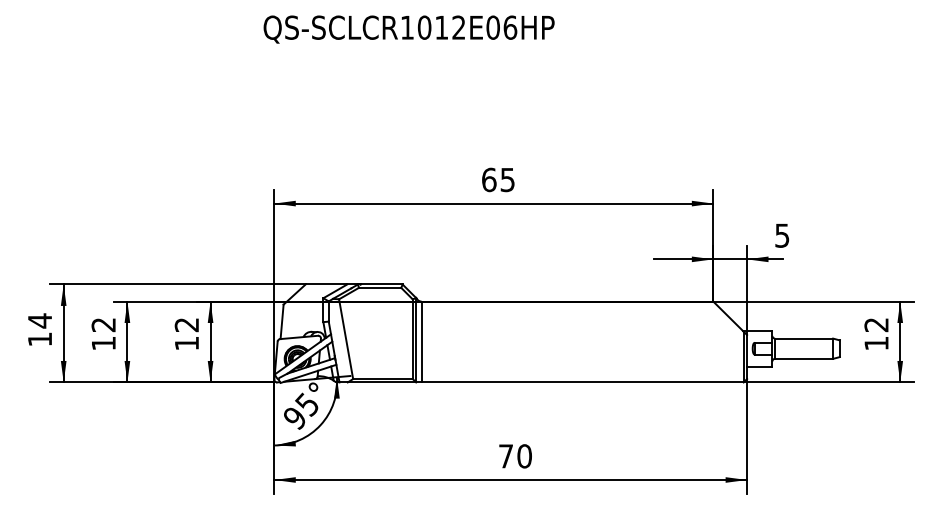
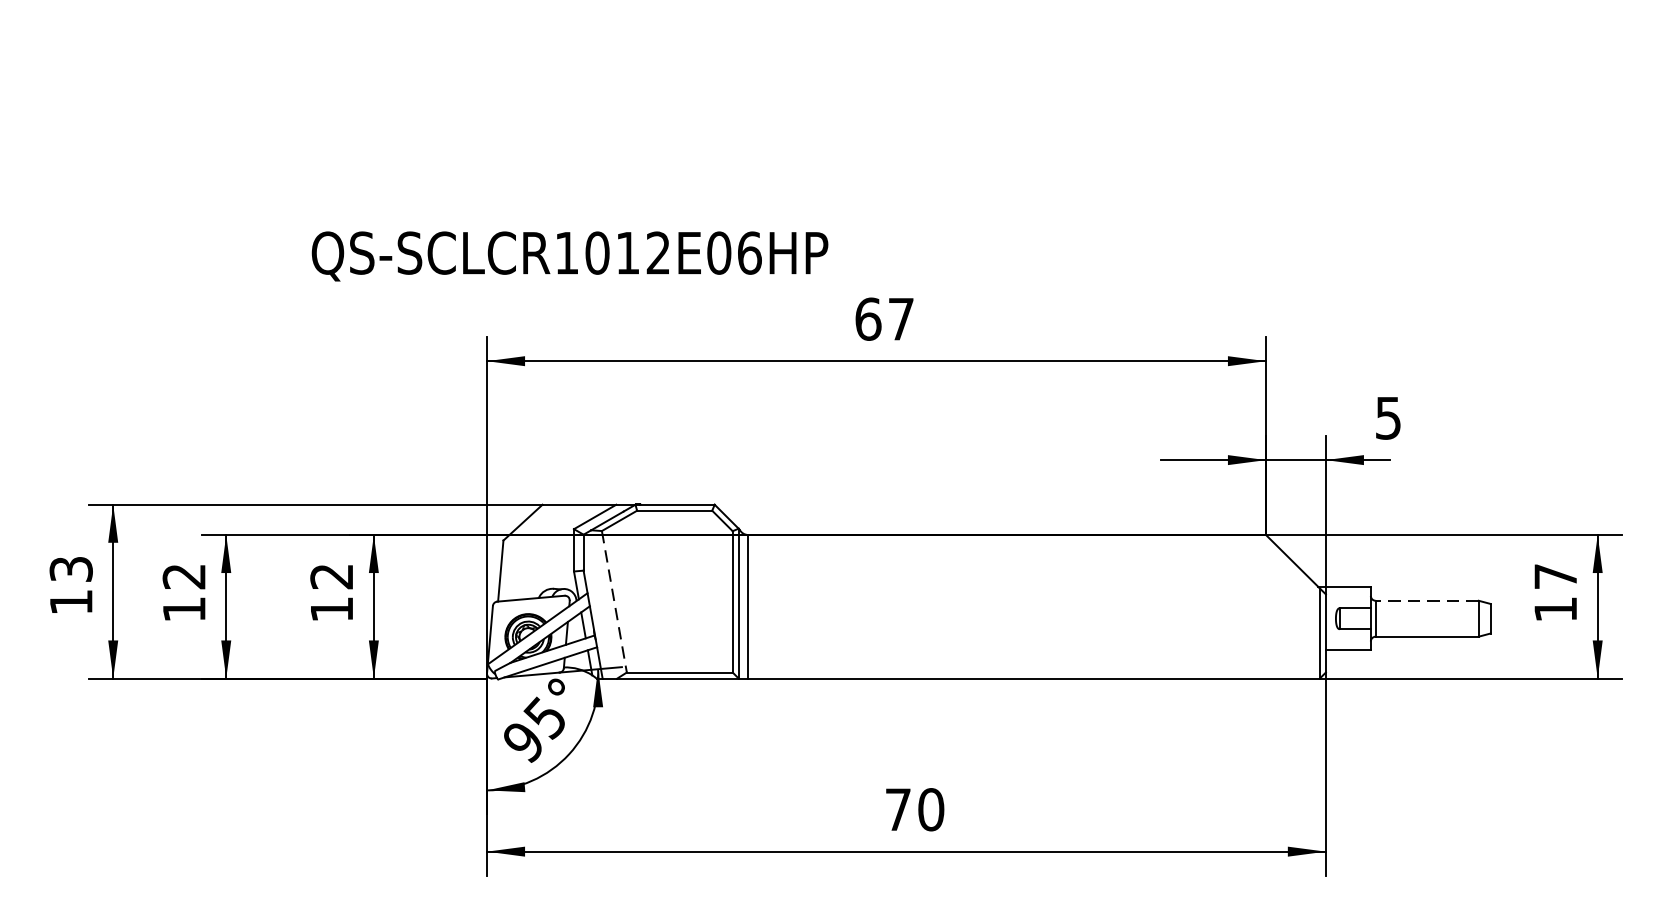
text: (408, 29) -> (568, 256), moved
text: (507, 180) -> (900, 320), 65 -> 67
text: (39, 320) -> (70, 568), 14 -> 13
text: (876, 325) -> (1555, 577), 12 -> 17
line: (803, 338) -> (1426, 600), solid -> dashed
line: (346, 339) -> (615, 602), solid -> dashed

